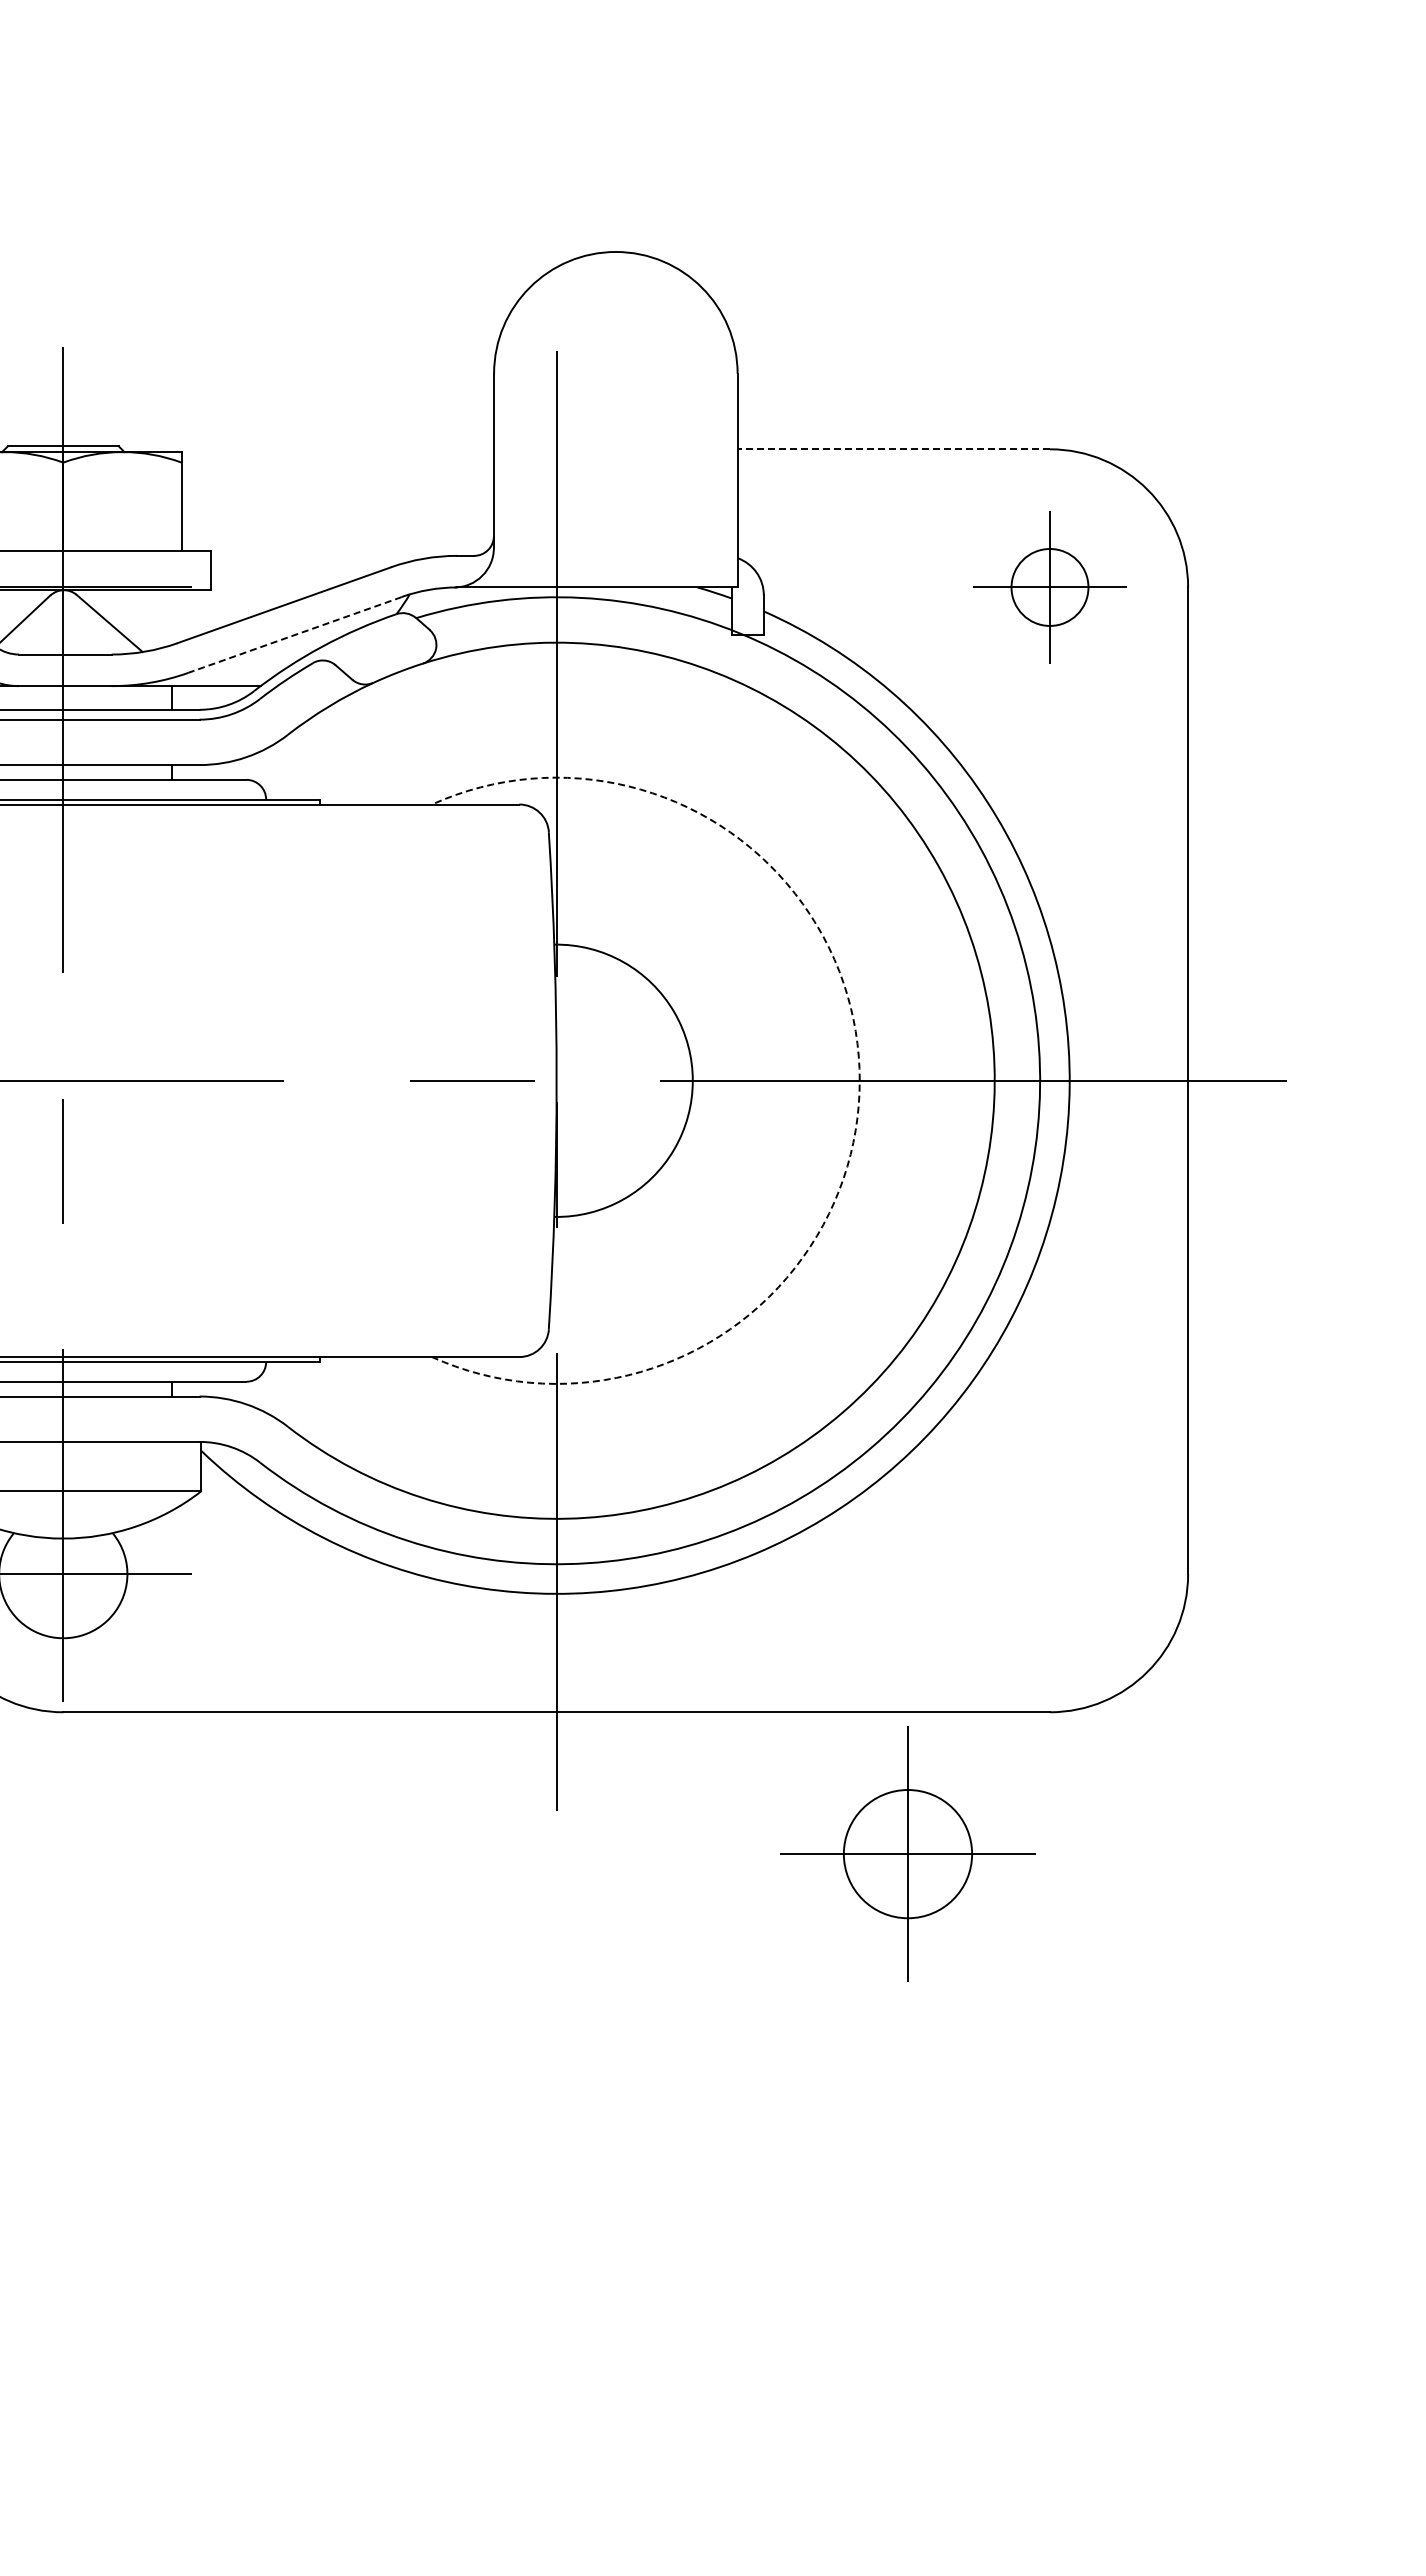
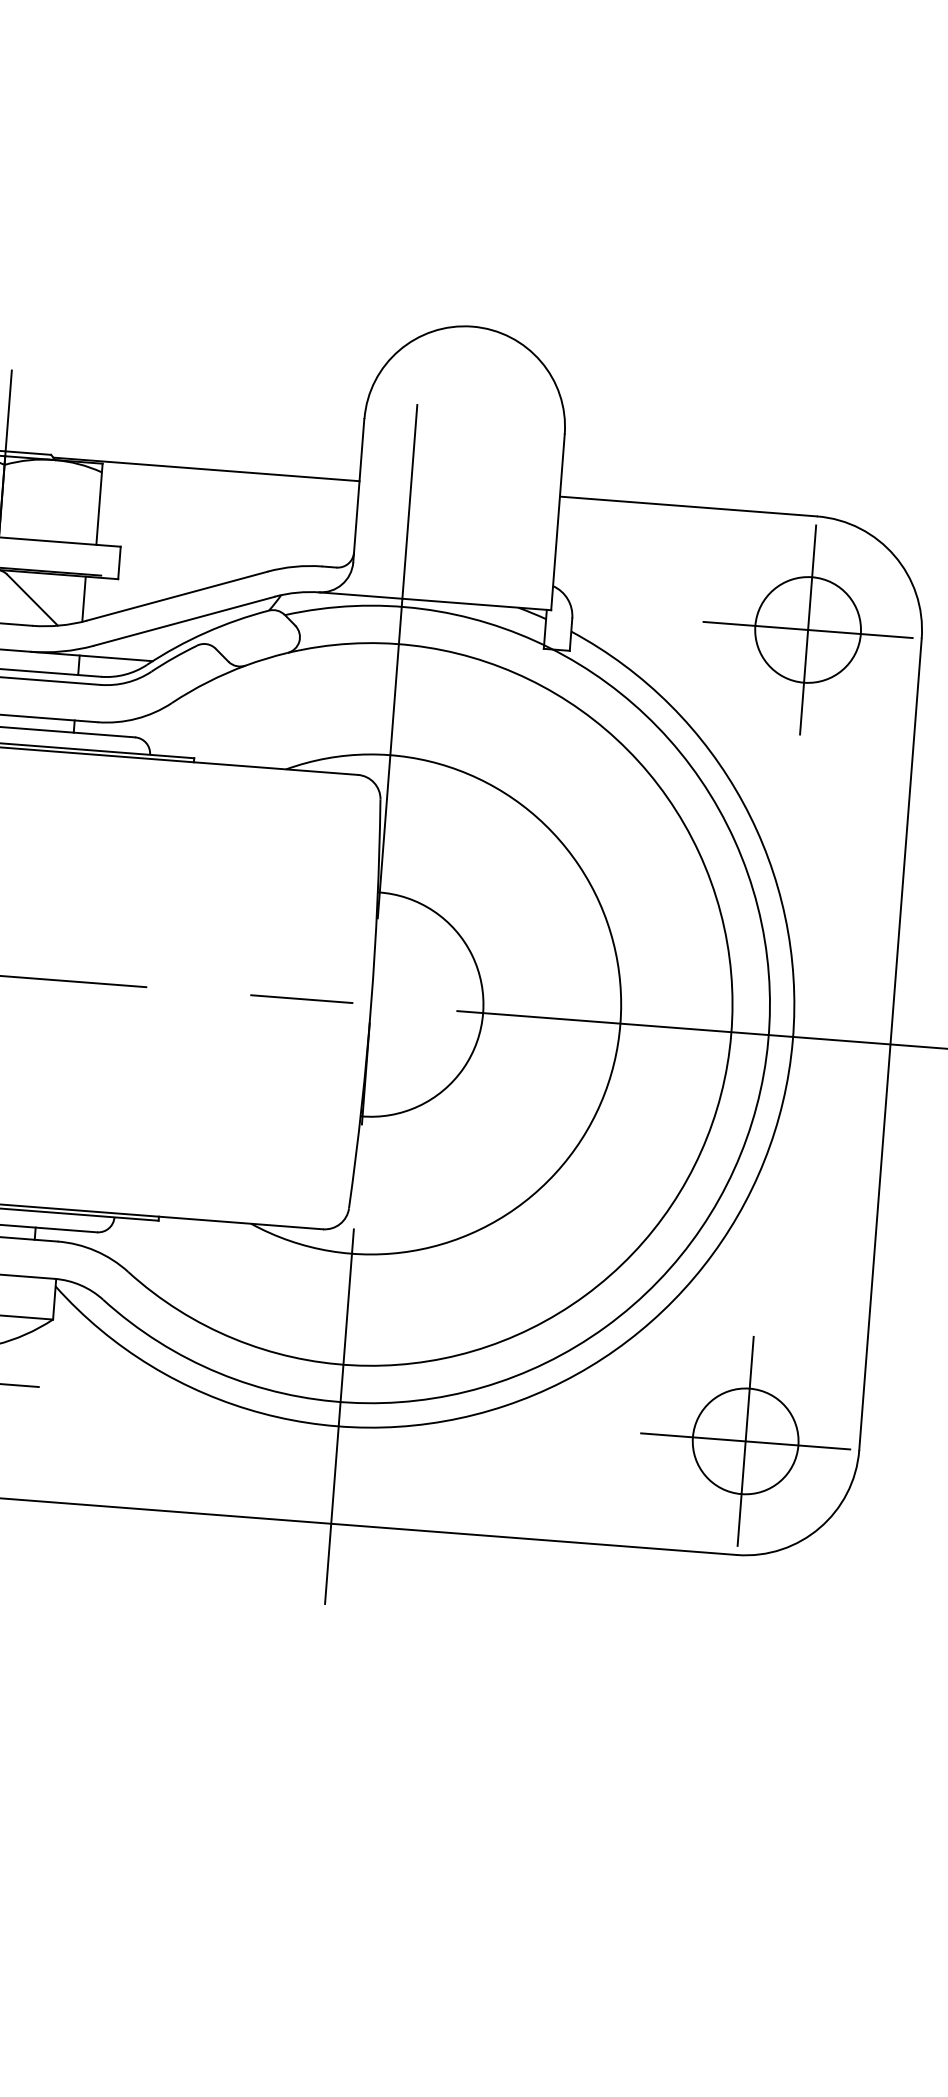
line: (307, 449) -> (206, 469), added
line: (893, 449) -> (688, 506), dashed -> solid
part: (1049, 587) -> (807, 629), size x1.67
line: (171, 617) -> (83, 599), added
line: (294, 635) -> (183, 621), dashed -> solid
arc: (859, 1080) -> (620, 1023), dashed -> solid
part: (907, 1853) -> (745, 1440), moved

